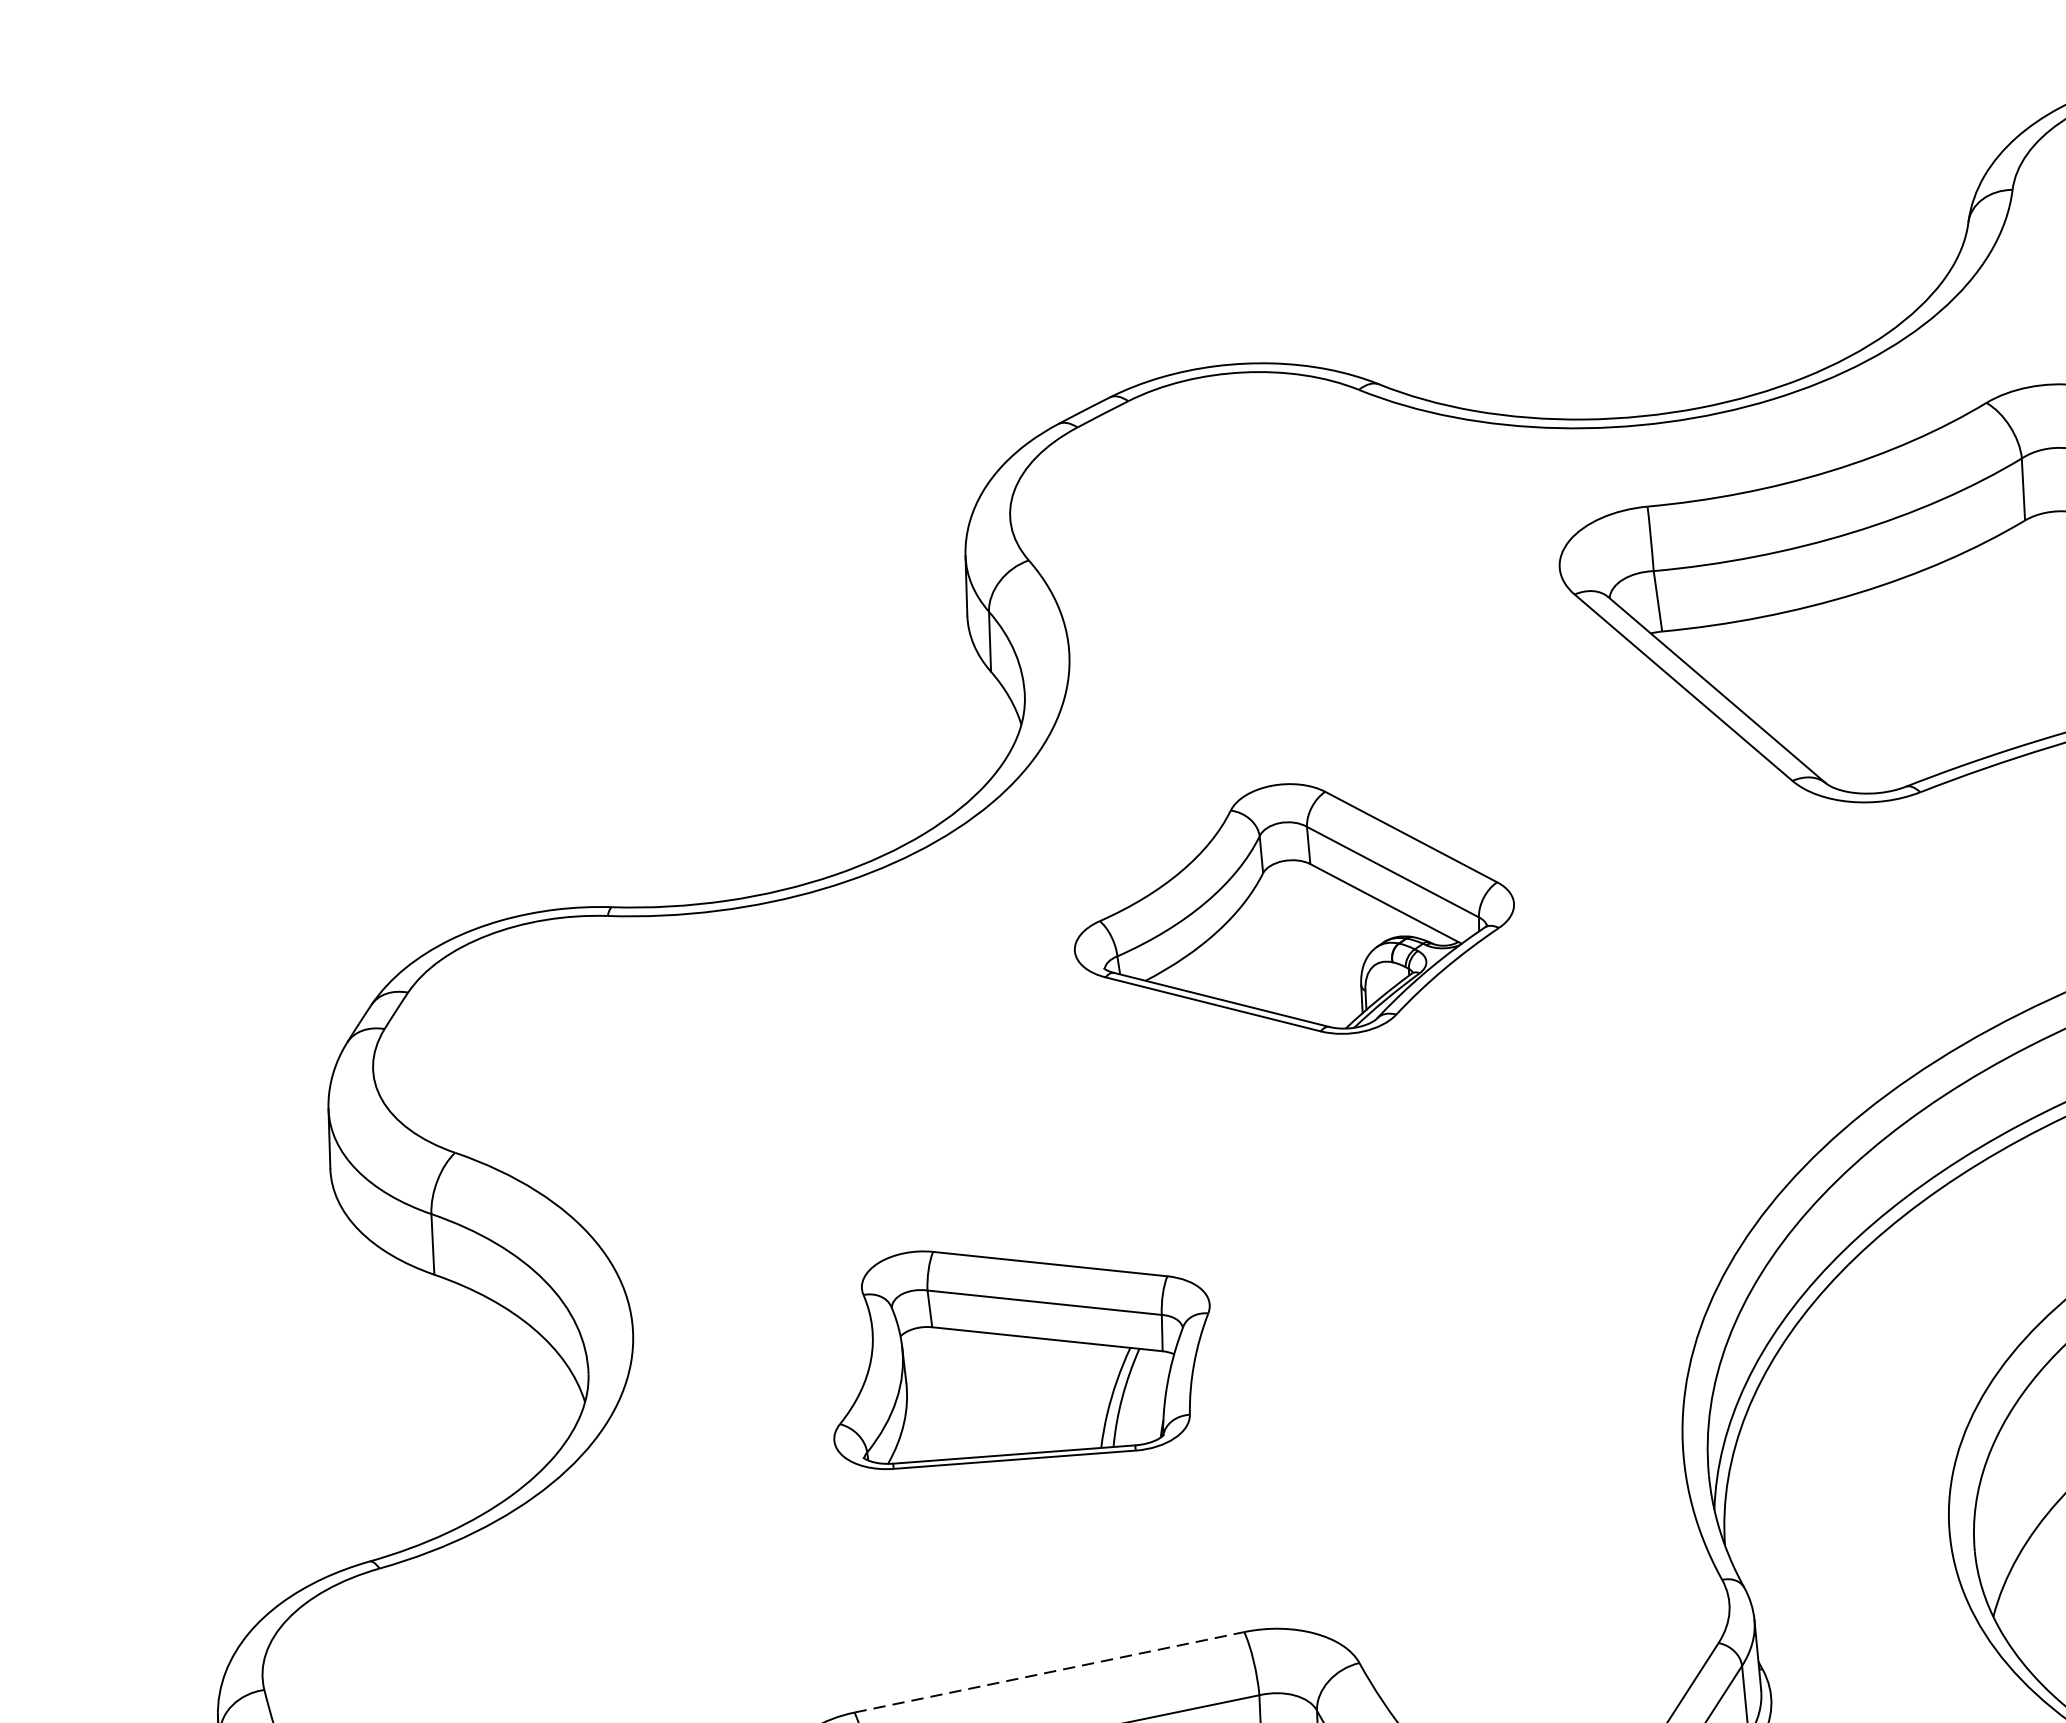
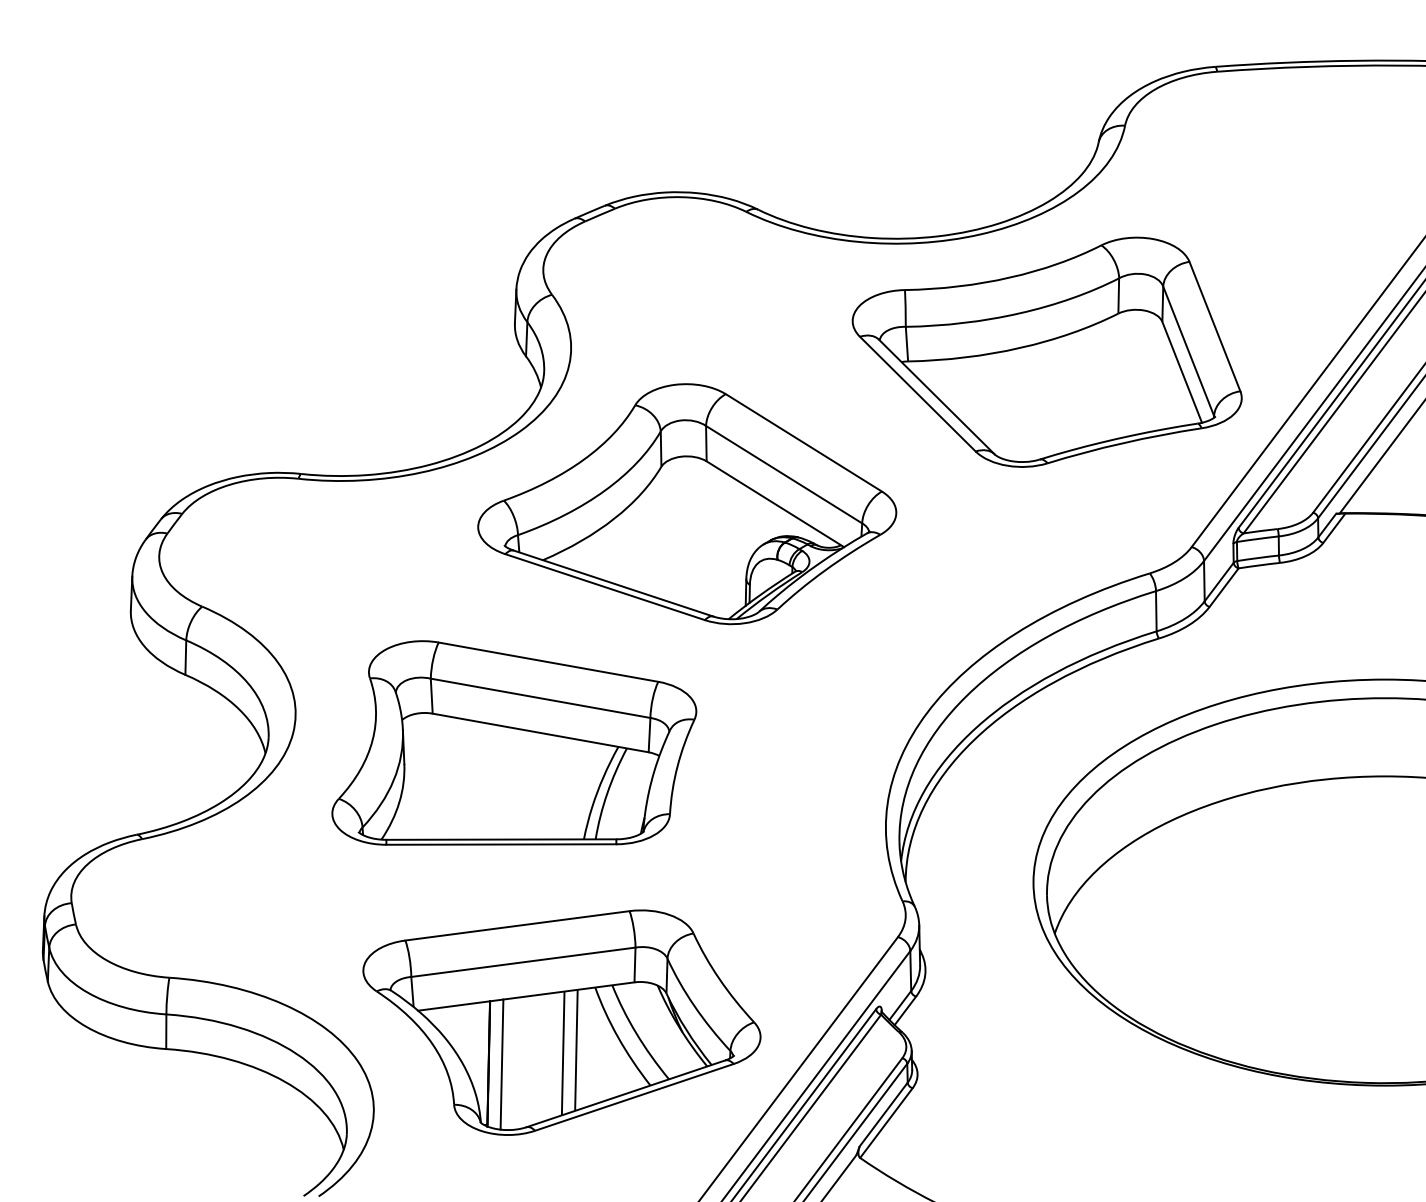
part: (1293, 910) -> (687, 504), size x1.67
part: (1020, 1350) -> (514, 742), size x1.67
line: (1049, 1671) -> (517, 925), dashed -> solid

